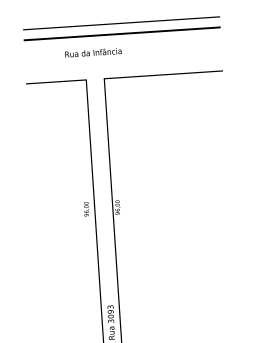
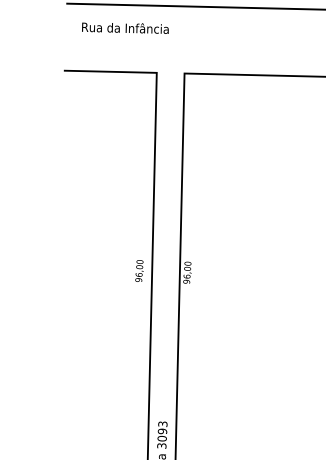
text: (93, 52) -> (125, 27), moved

